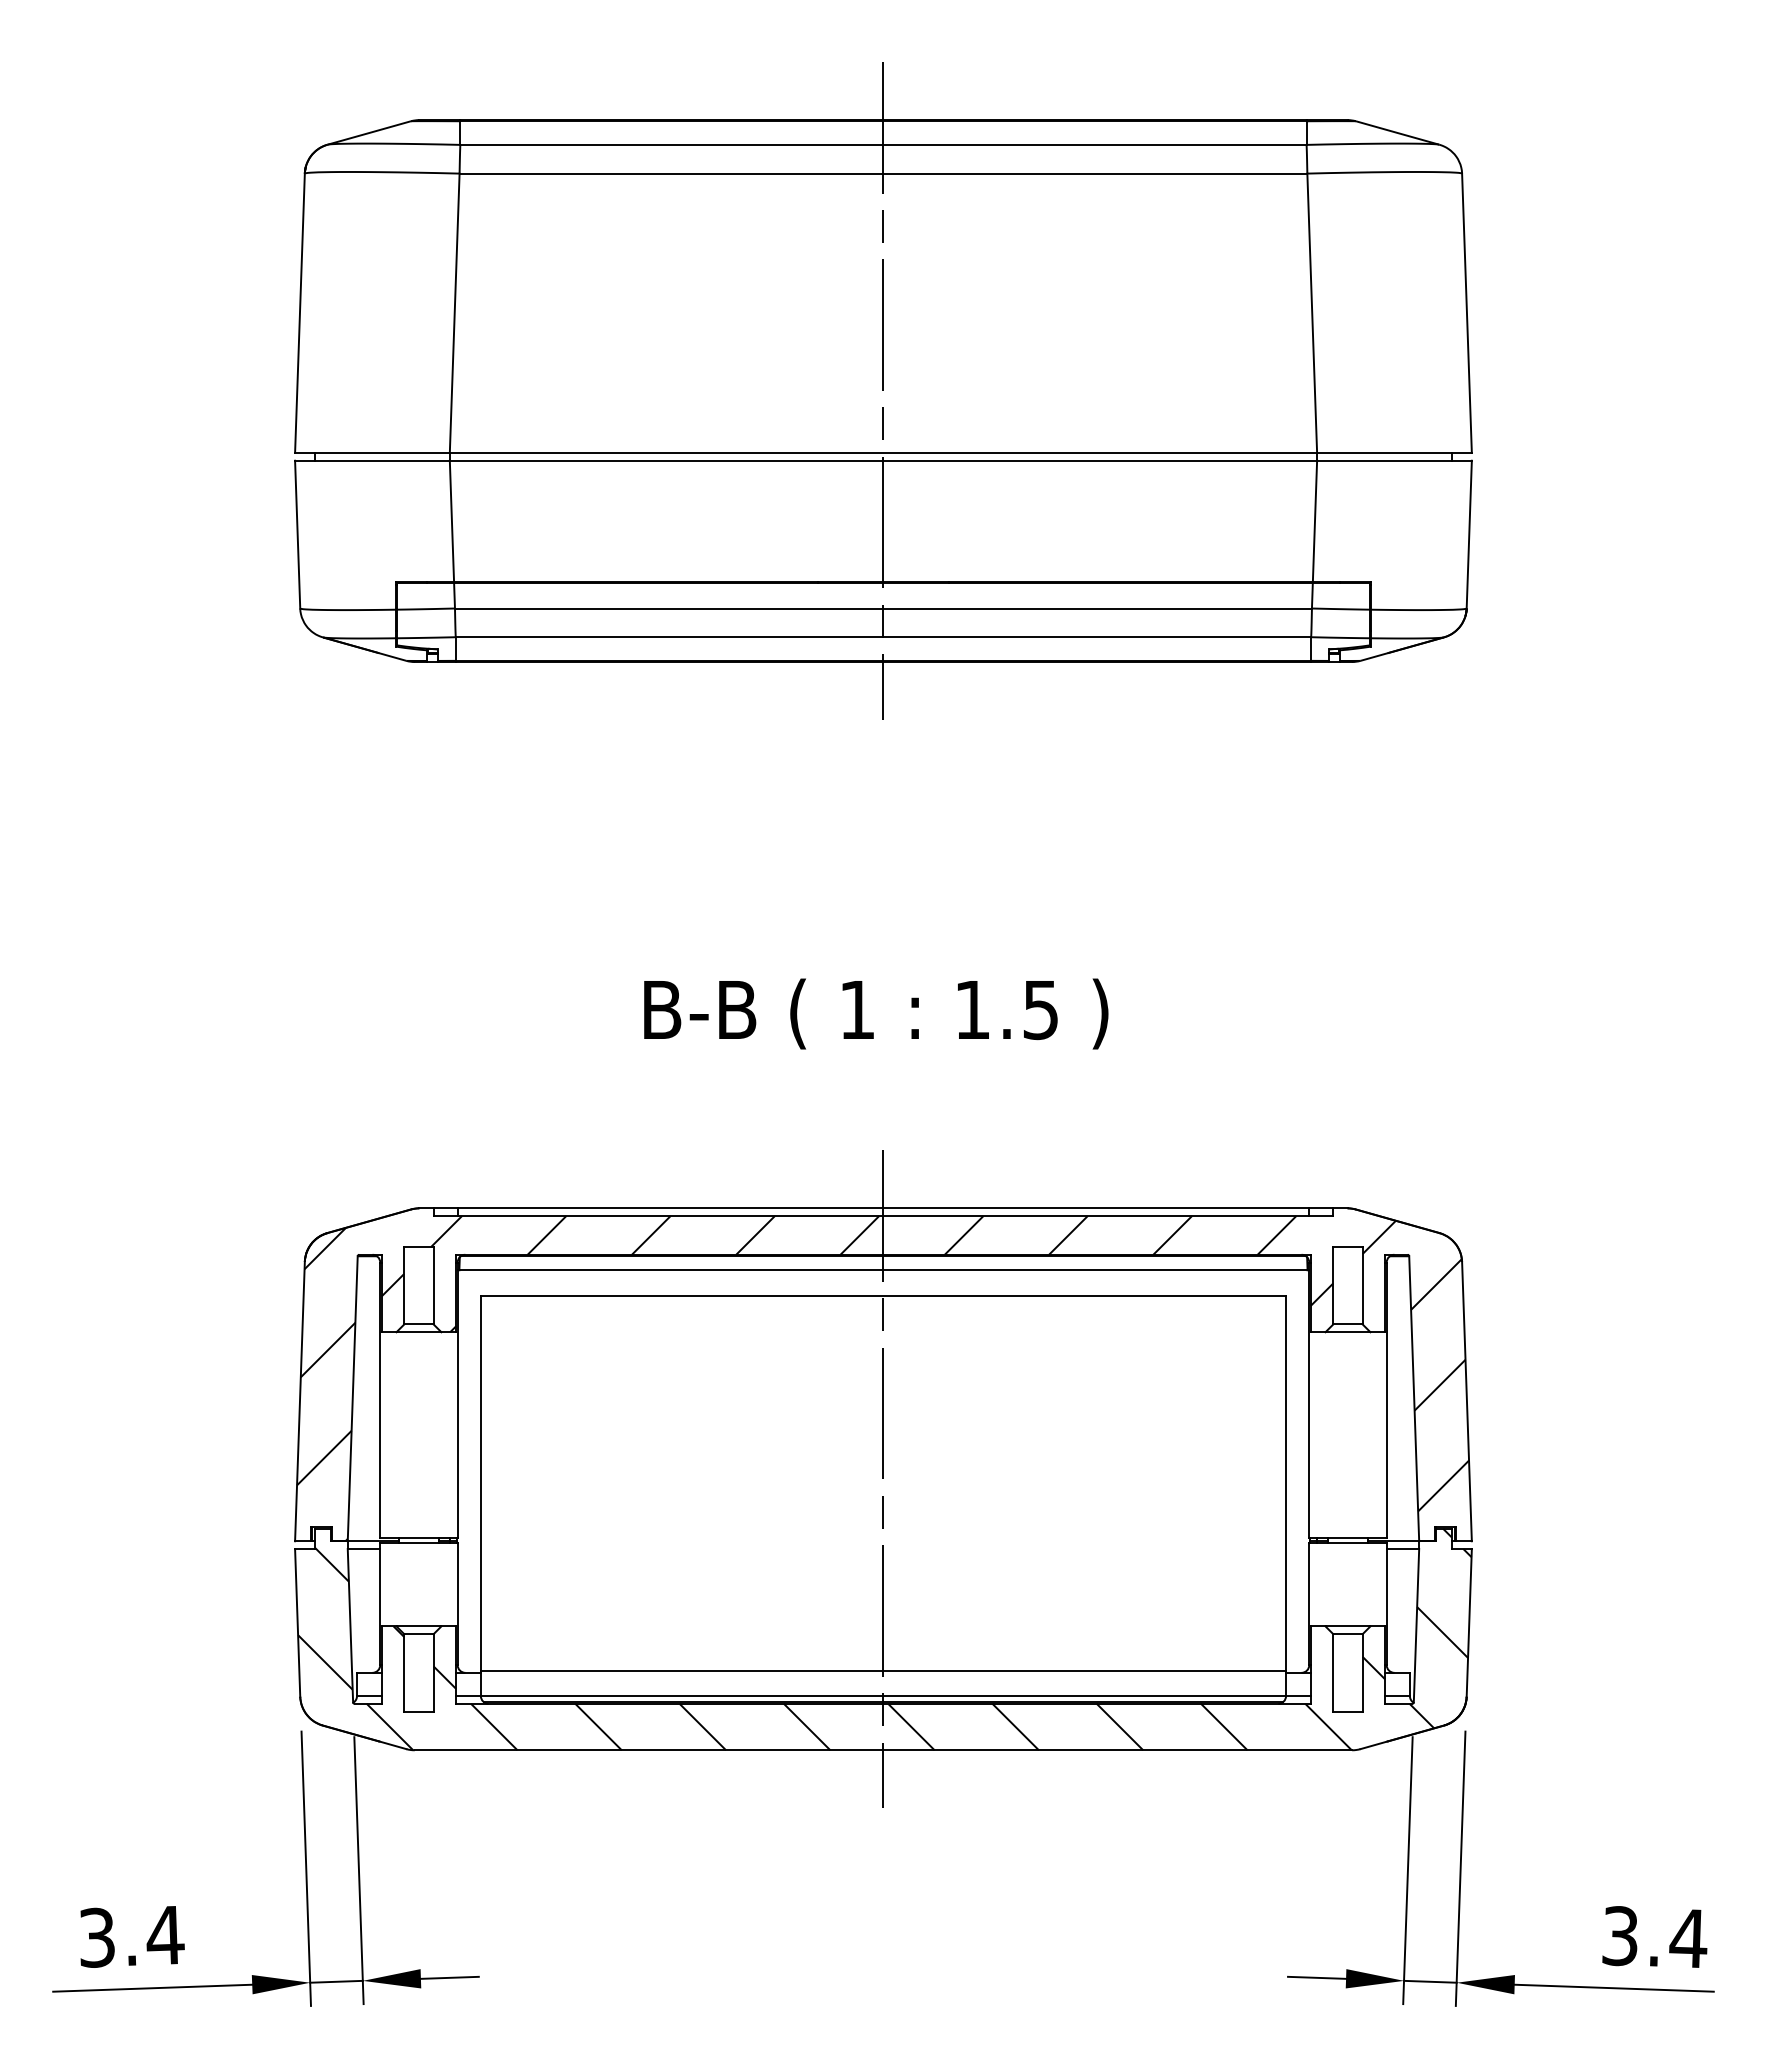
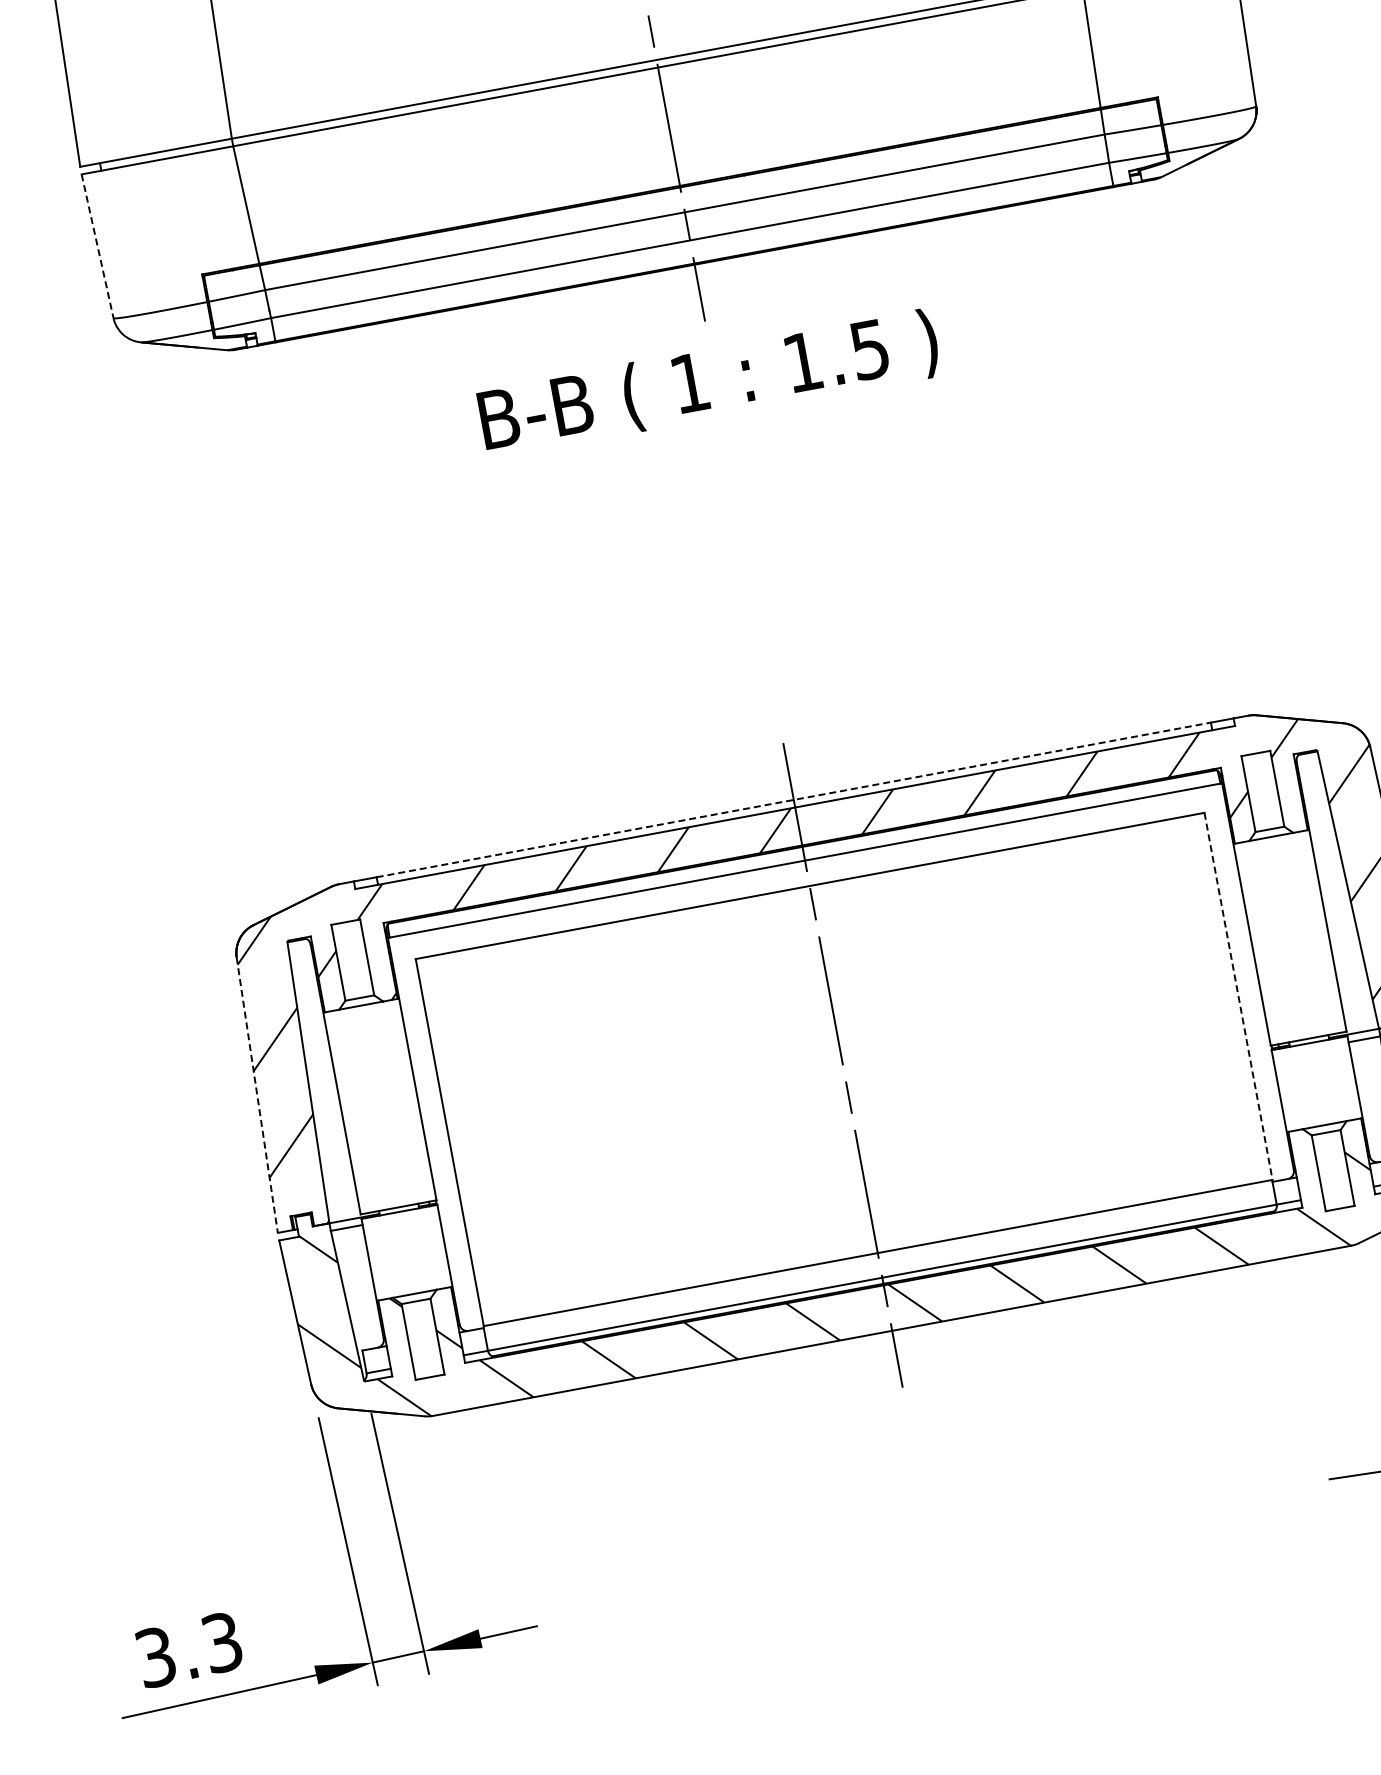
line: (297, 534) -> (97, 246), solid -> dashed
text: (876, 1013) -> (709, 383), moved
line: (883, 1208) -> (793, 800), solid -> dashed
line: (299, 1401) -> (256, 1095), solid -> dashed
line: (1286, 1484) -> (1238, 997), solid -> dashed
text: (165, 1935) -> (222, 1642), 3.4 -> 3.3

